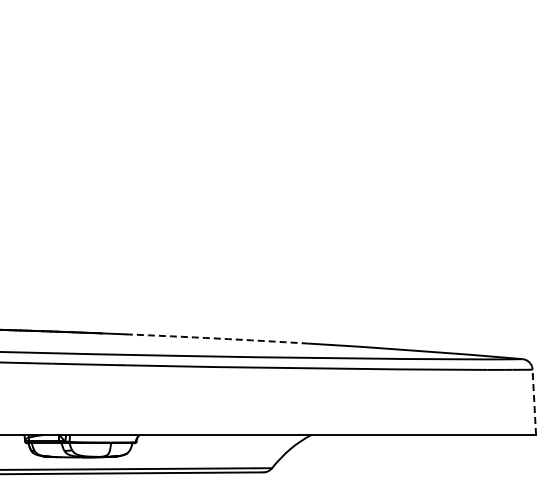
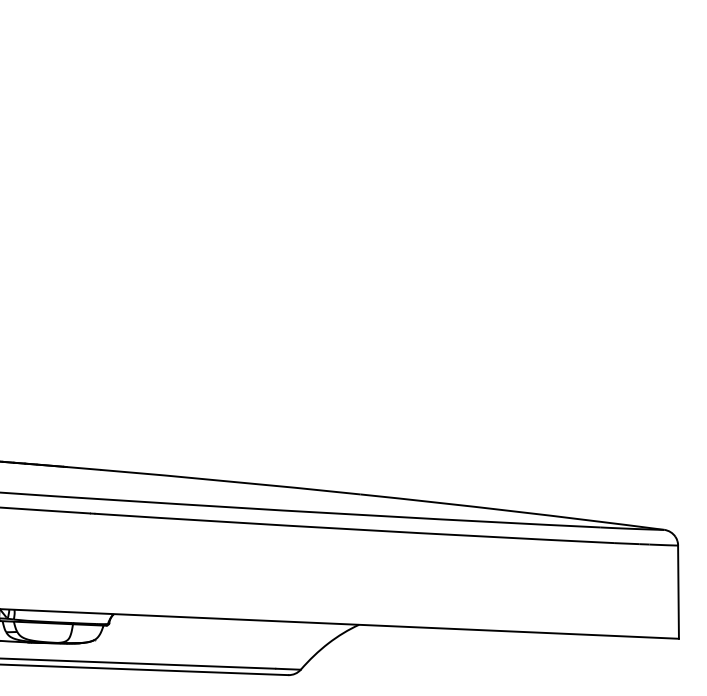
arc: (217, 338) -> (231, 481), dashed -> solid
line: (534, 402) -> (678, 592), dashed -> solid

